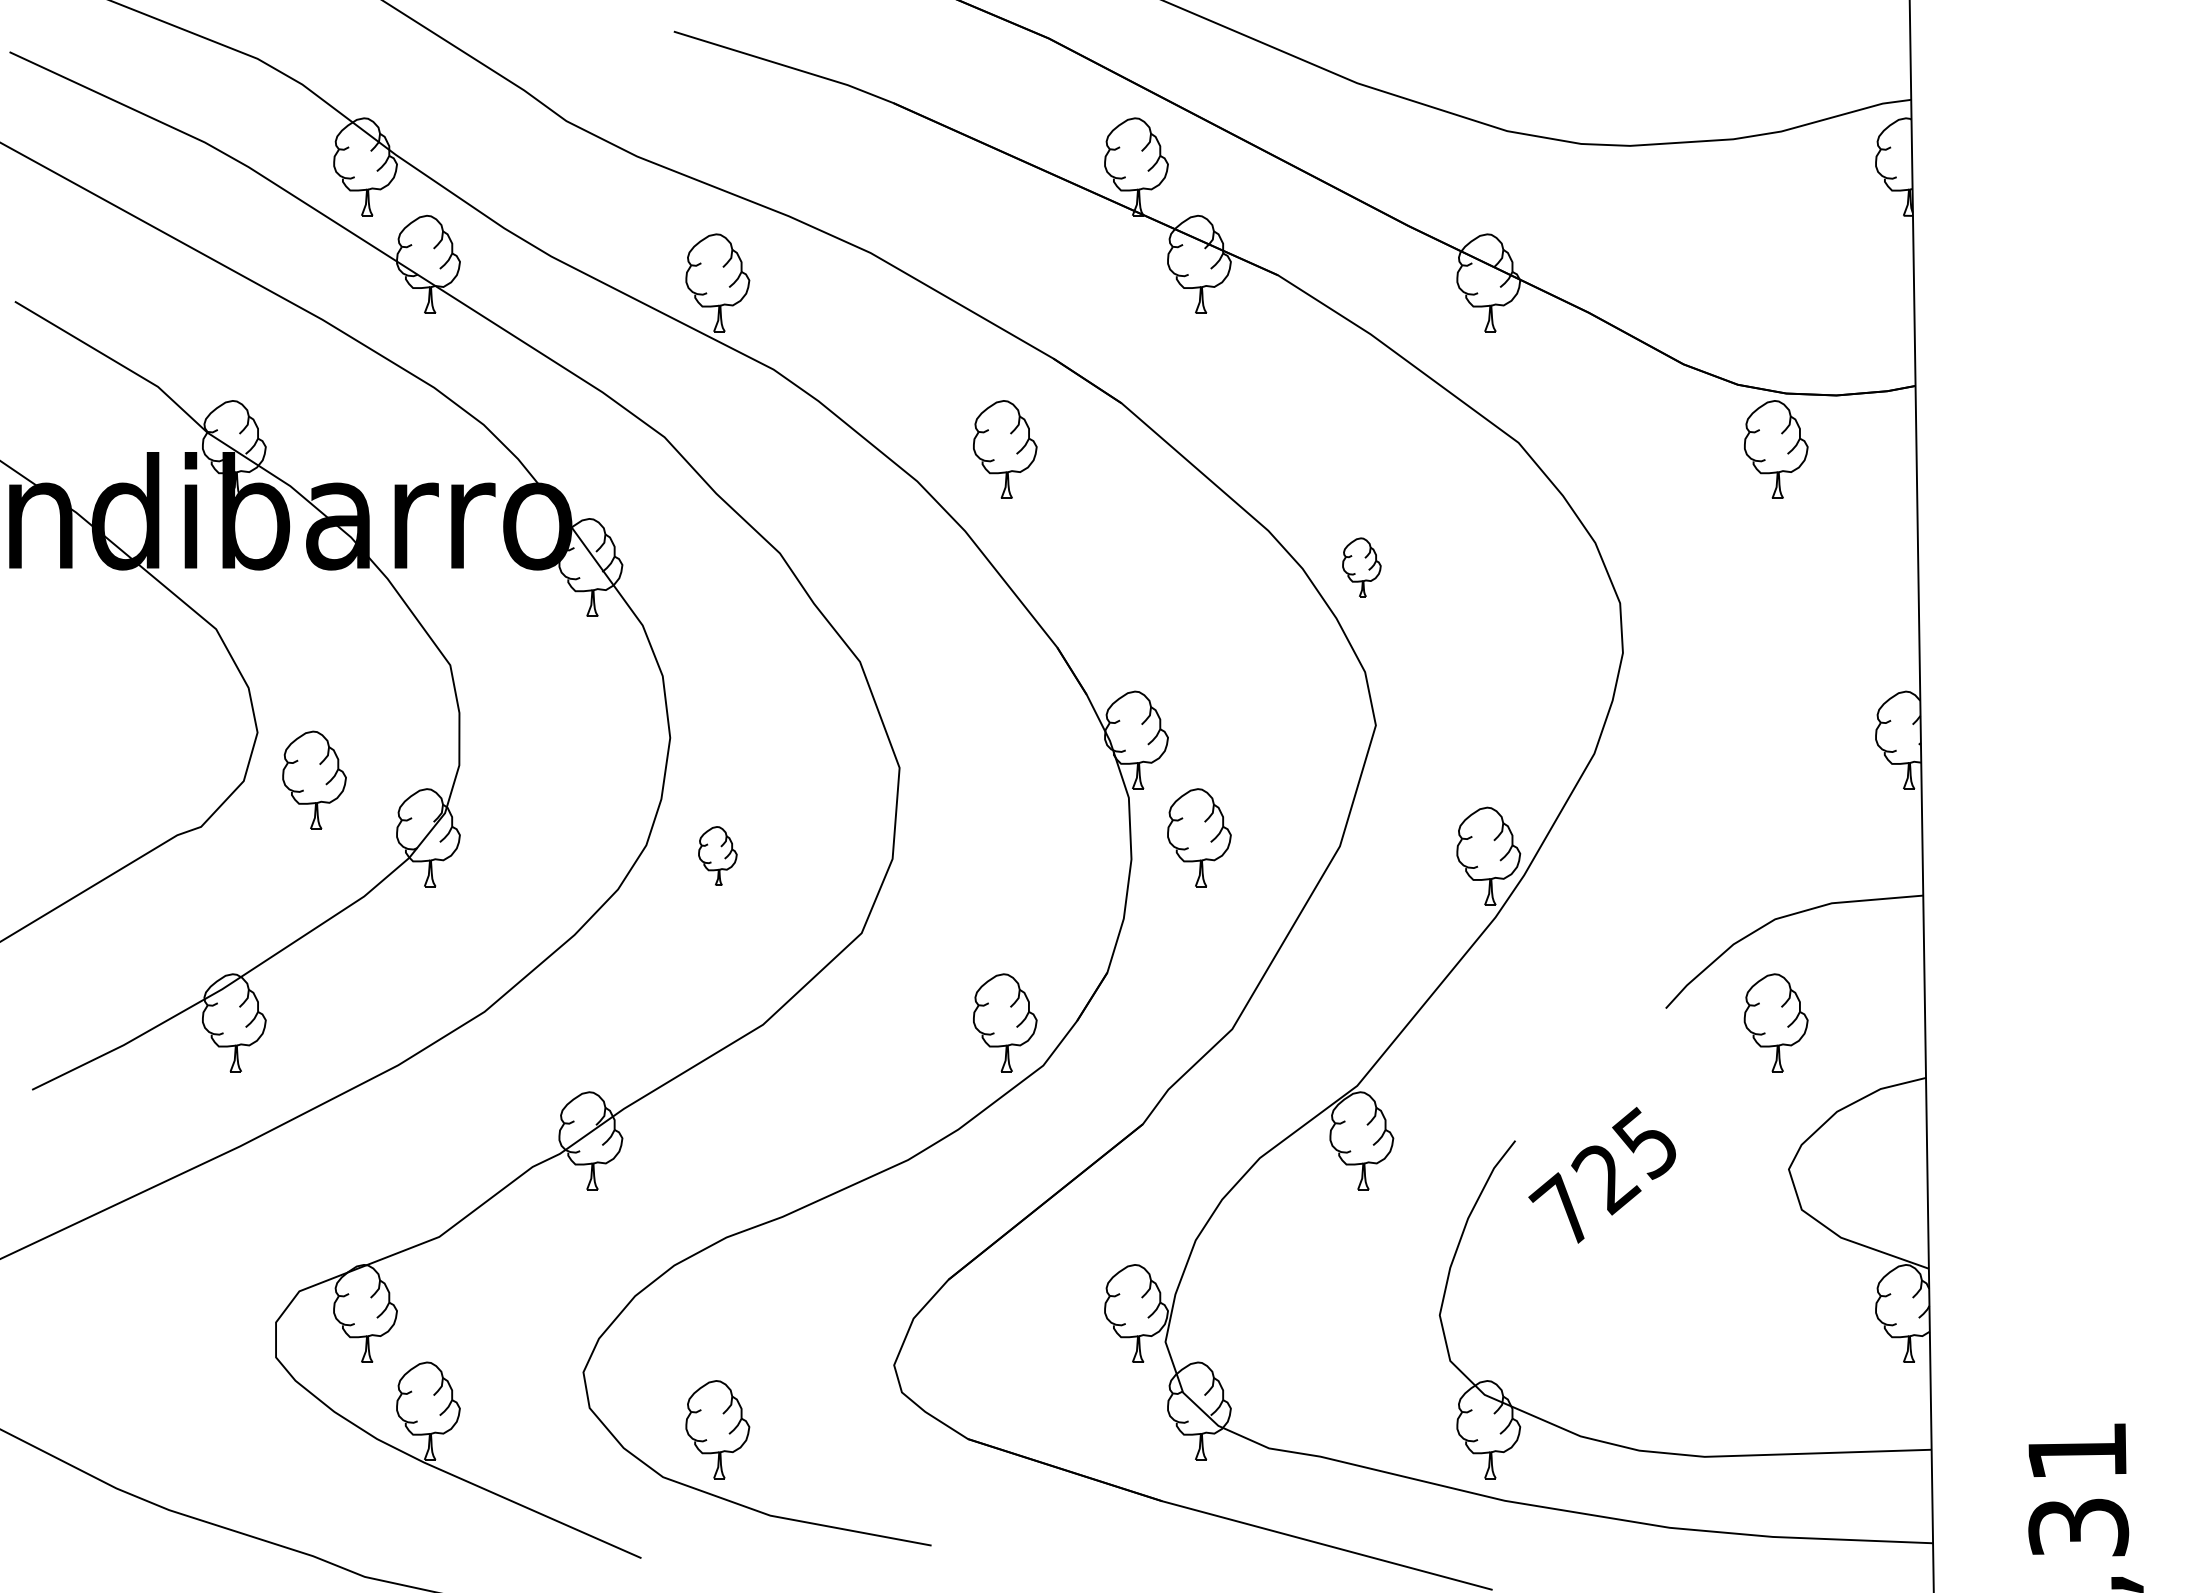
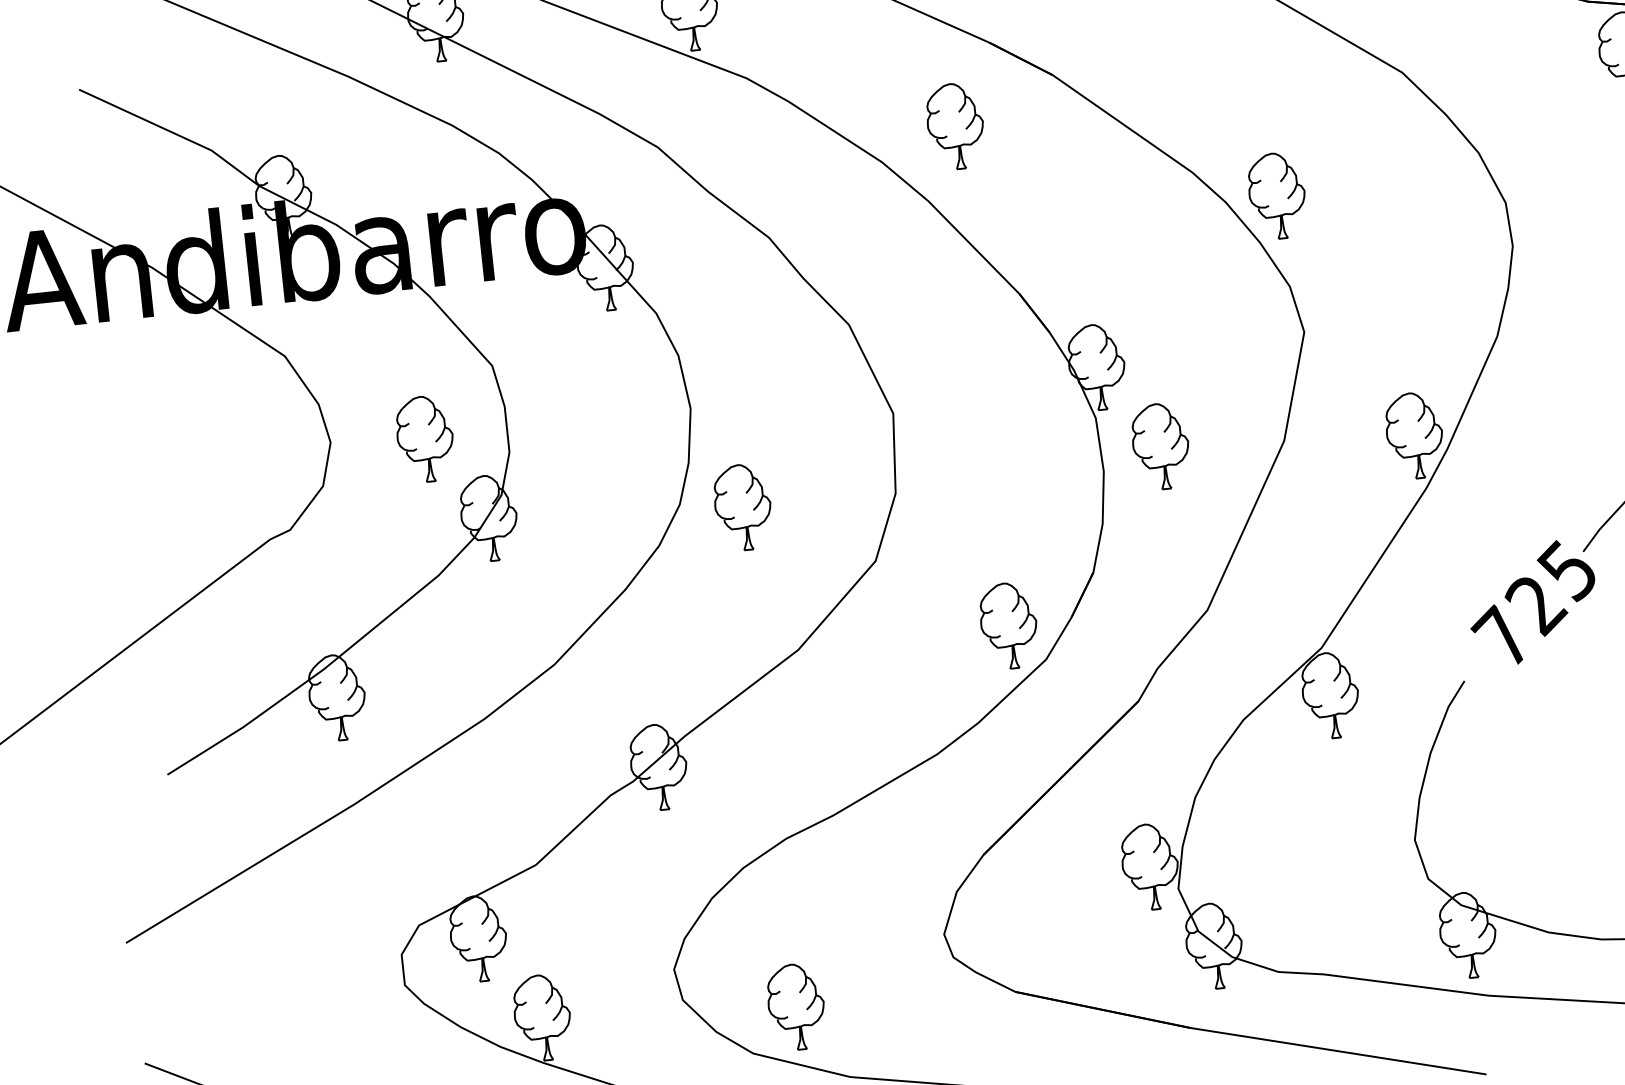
part: (1361, 567) -> (1277, 195), size x1.67
part: (314, 779) -> (425, 438), moved
part: (717, 855) -> (742, 506), size x1.67
text: (1601, 1175) -> (1532, 603), moved

